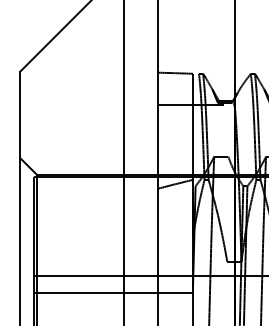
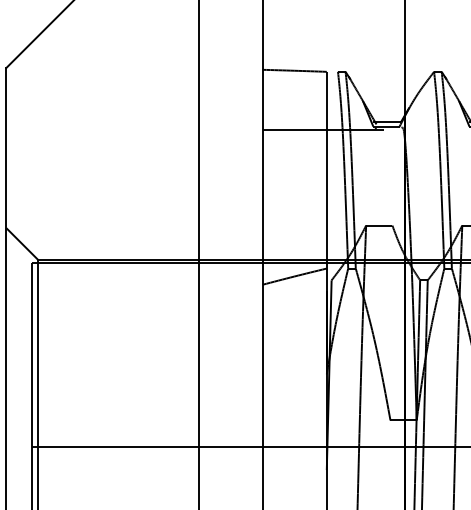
line: (113, 292) -> (179, 477), removed

